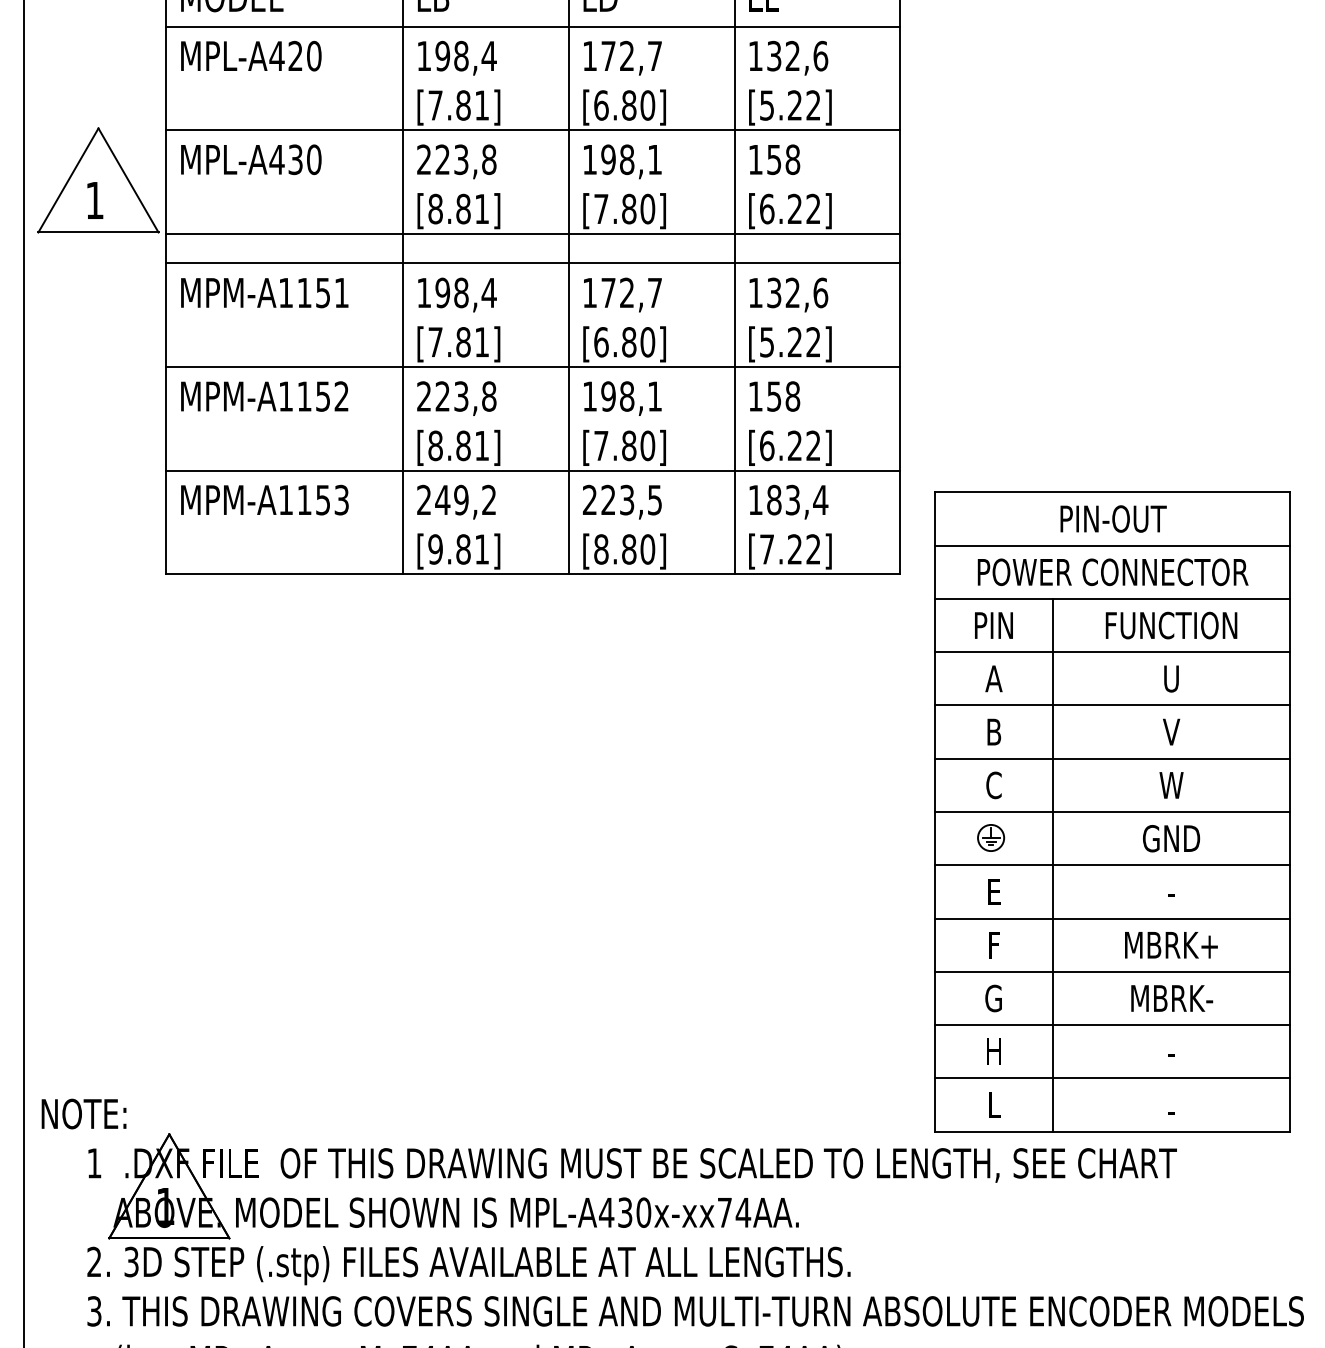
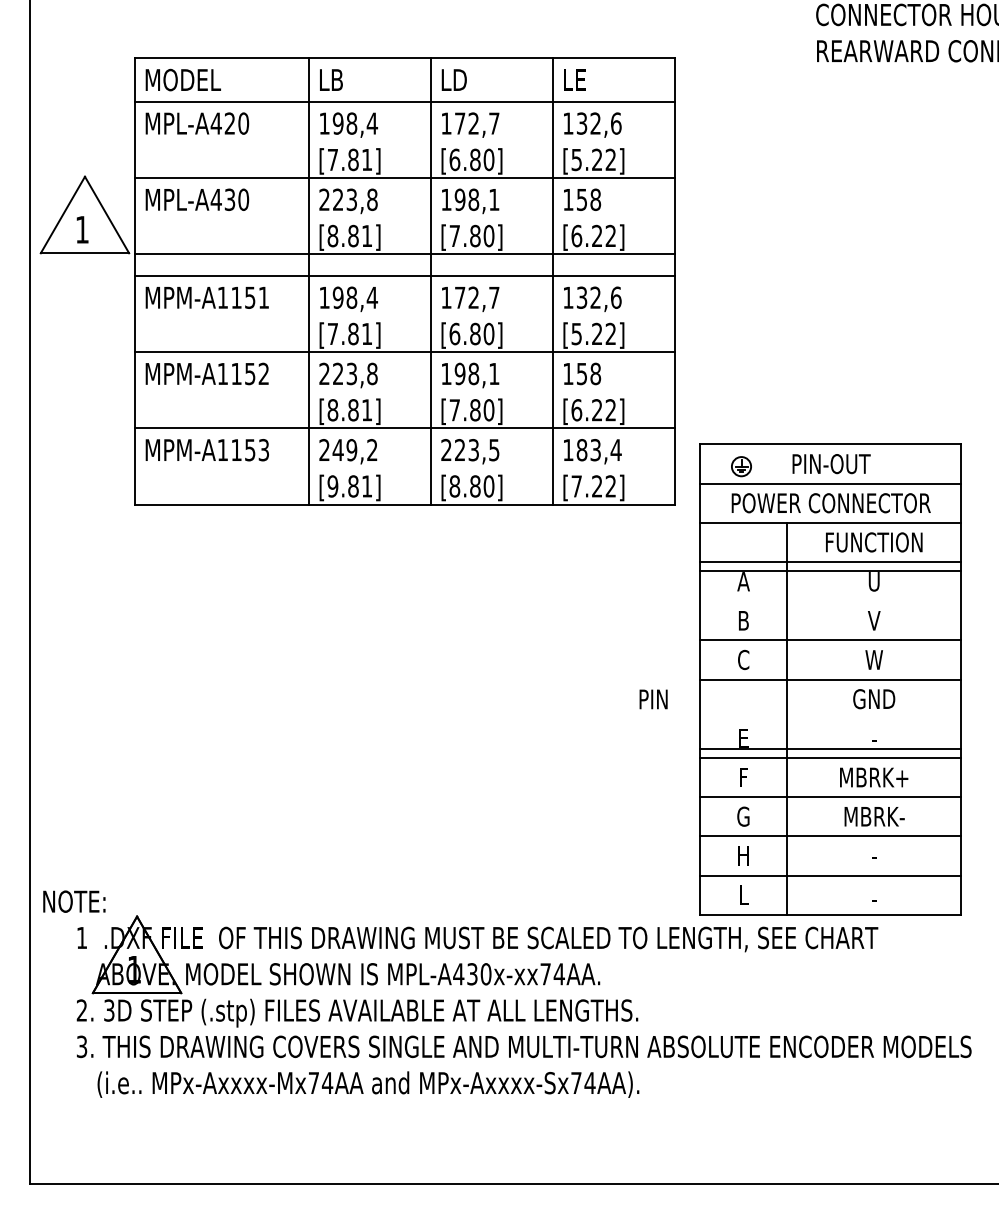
text: (993, 625) -> (653, 699), moved
line: (1112, 705) -> (830, 571), moved
part: (991, 837) -> (741, 466), moved
line: (1112, 864) -> (830, 748), moved

